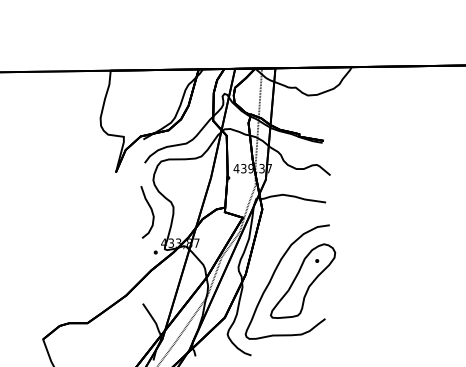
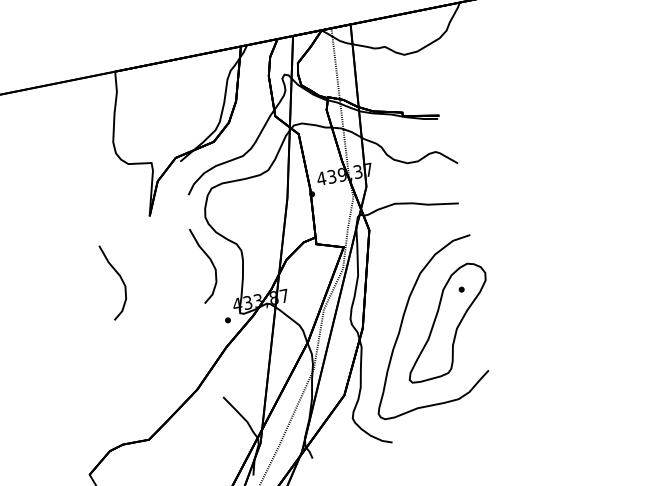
curve: (88, 212) -> (120, 280), added

